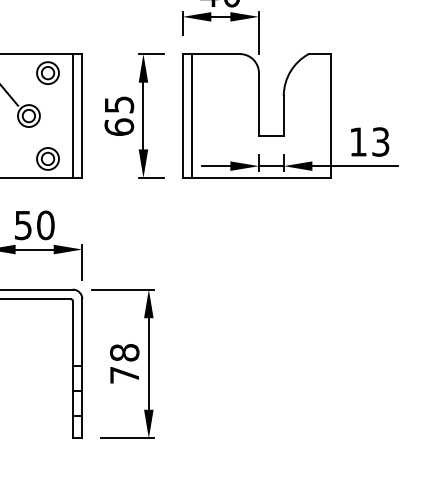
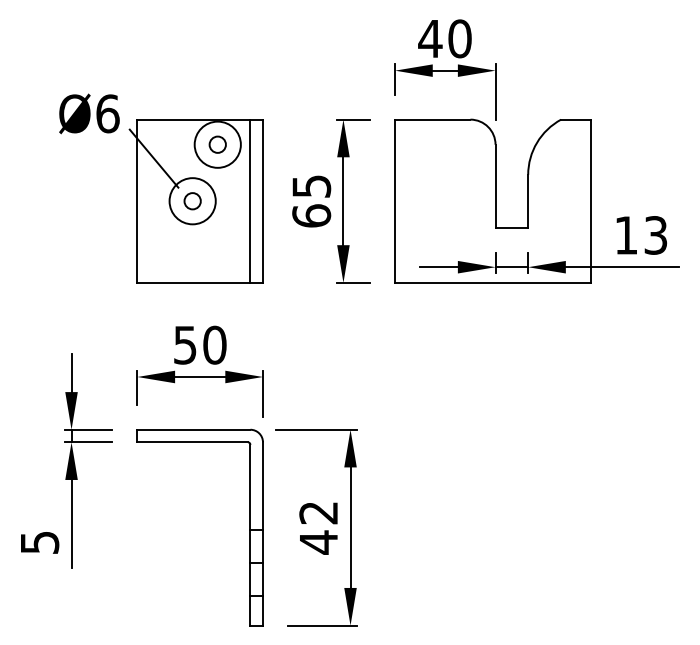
circle: (47, 72) -> (217, 144), size x1.6
circle: (28, 115) -> (192, 200), size x1.6
line: (192, 115) -> (407, 200), removed
part: (47, 158) -> (217, 257), removed
text: (124, 363) -> (318, 527), 78 -> 42

